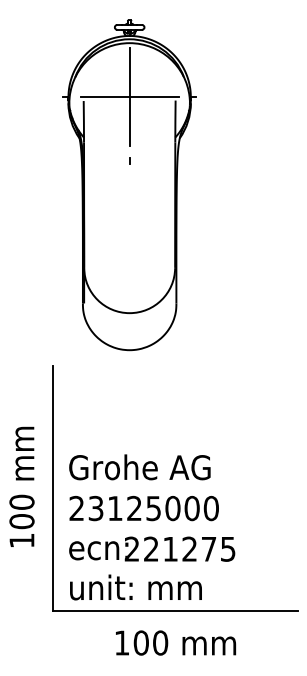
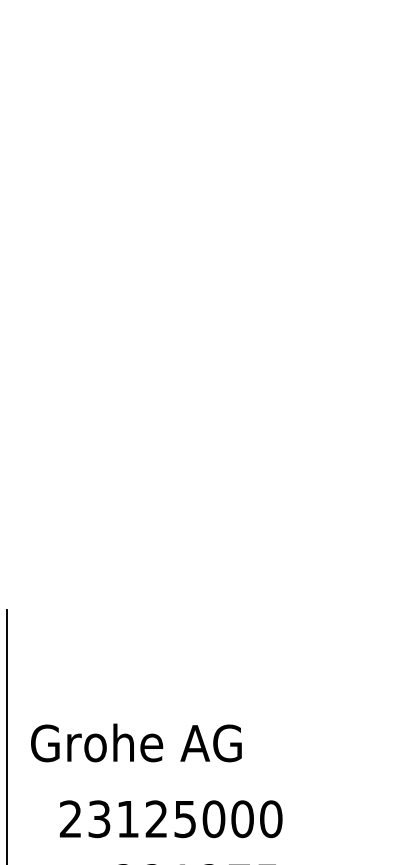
part: (129, 185) -> (120, 340), removed
text: (139, 467) -> (135, 743), moved
text: (143, 508) -> (170, 819), moved

